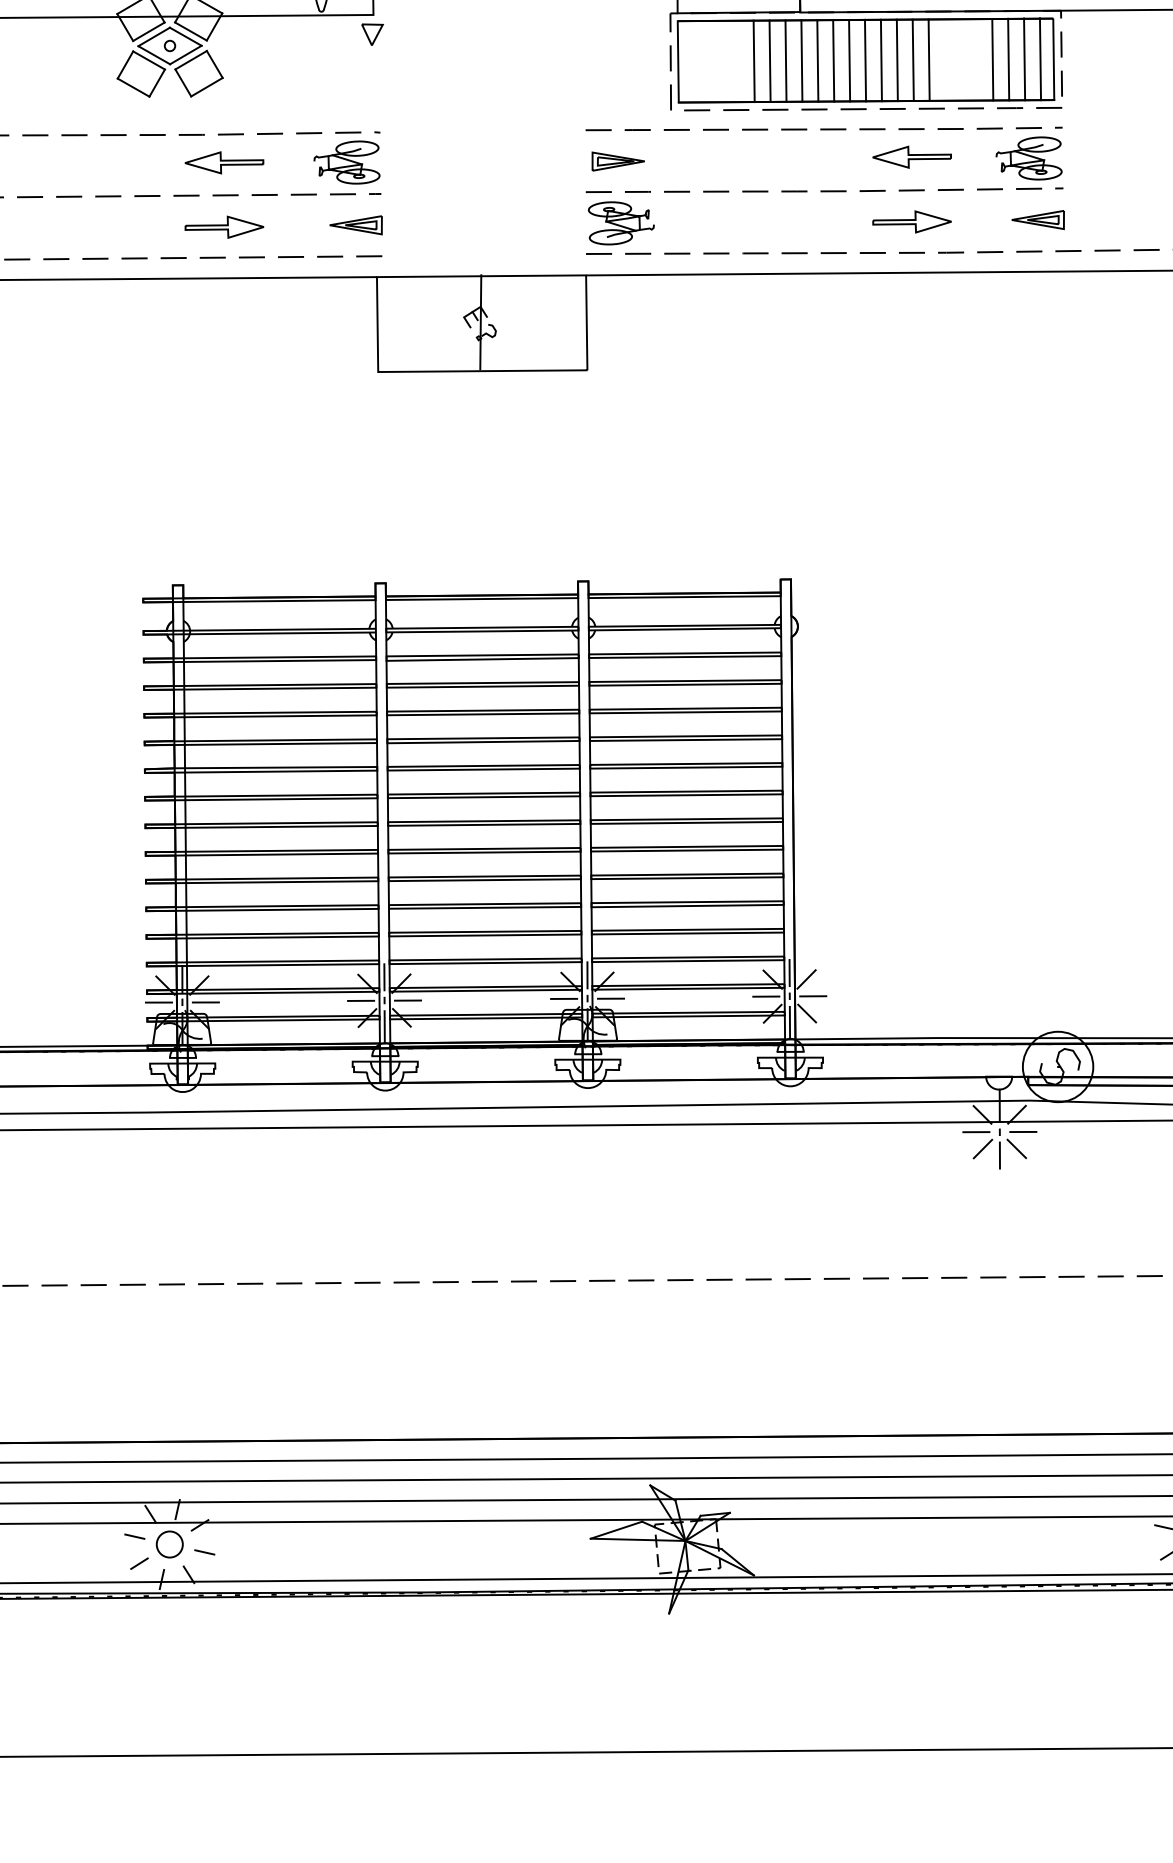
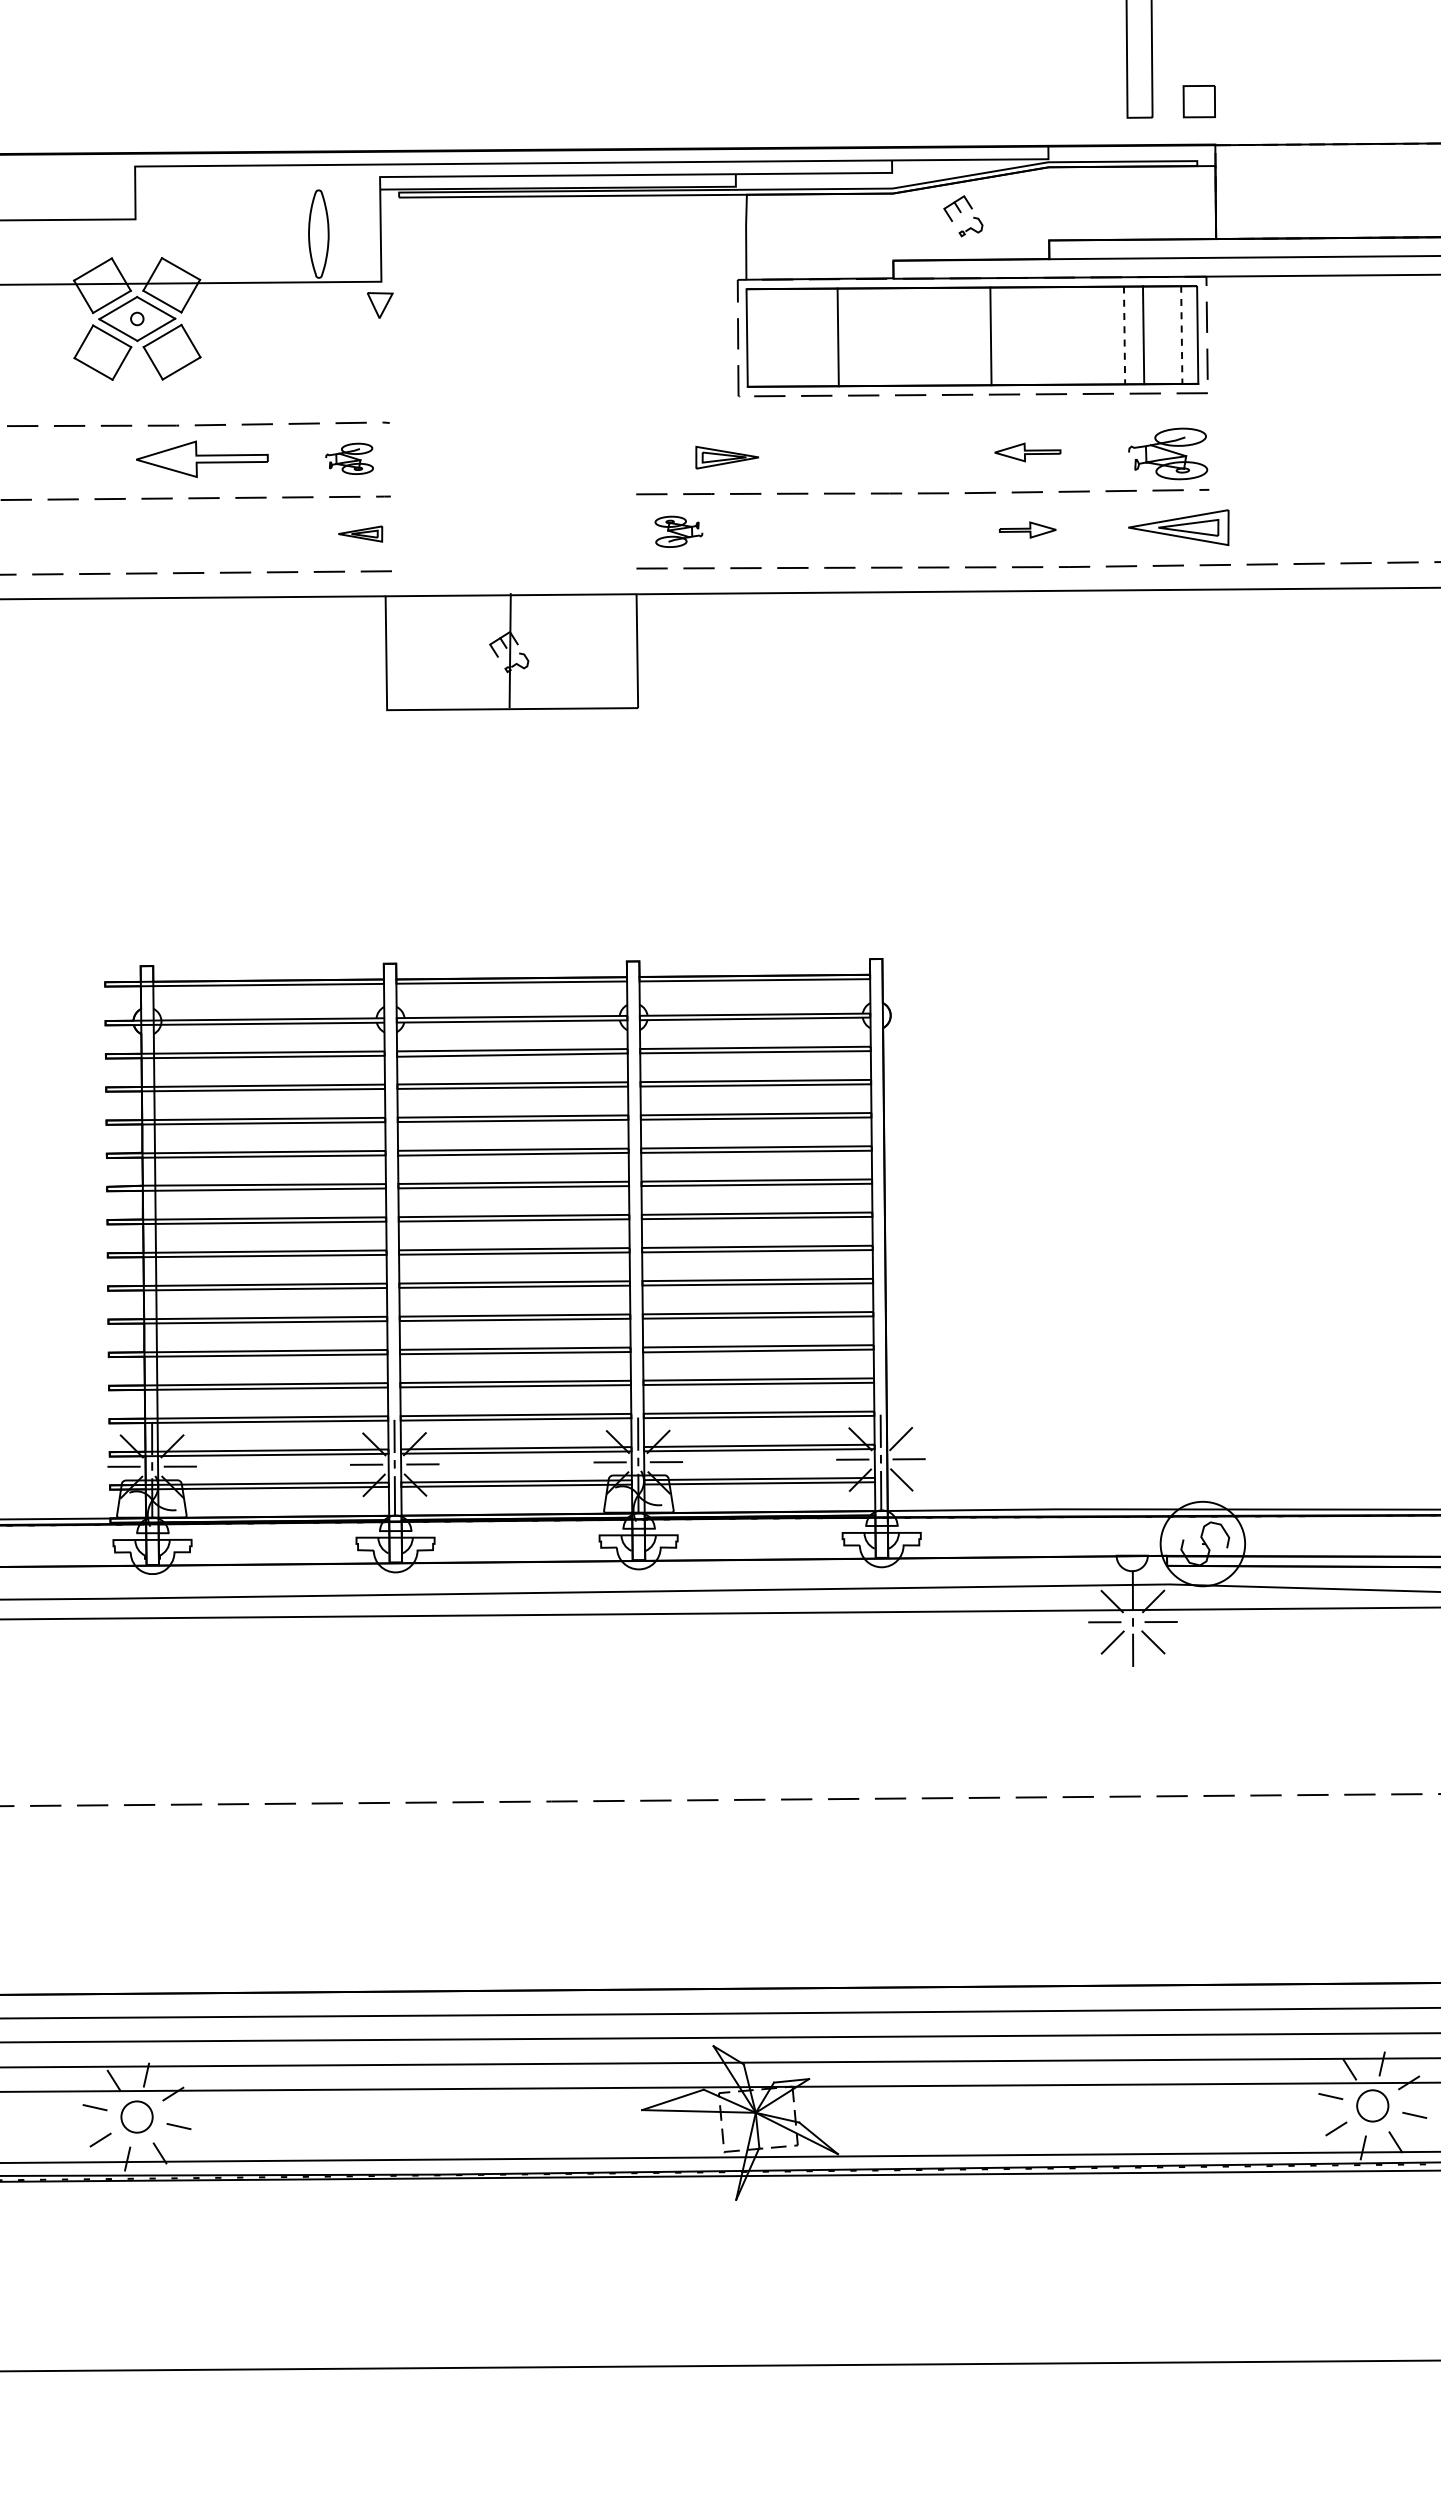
line: (928, 59) -> (1047, 335), removed
line: (992, 59) -> (1124, 335), solid -> dashed
line: (1024, 59) -> (1162, 335), removed
line: (1040, 59) -> (1181, 335), solid -> dashed
line: (801, 60) -> (895, 336), removed
line: (817, 60) -> (914, 336), removed
line: (833, 60) -> (933, 336), removed
line: (849, 60) -> (952, 336), removed
line: (865, 60) -> (971, 336), removed
line: (896, 60) -> (1009, 336), removed
line: (912, 60) -> (1028, 336), removed
line: (769, 61) -> (856, 337), removed
line: (786, 61) -> (876, 337), removed
line: (824, 128) -> (922, 418), removed
part: (911, 157) -> (1027, 452), size x0.7
part: (618, 161) -> (727, 457), moved
part: (224, 162) -> (202, 458), size x1.4
part: (346, 162) -> (349, 458), size x0.6
part: (1037, 219) -> (1178, 527), size x1.6
part: (911, 221) -> (1027, 529), size x0.6
part: (621, 223) -> (678, 531), size x0.6
part: (356, 224) -> (360, 533), size x0.7
part: (224, 227) -> (202, 536), removed

